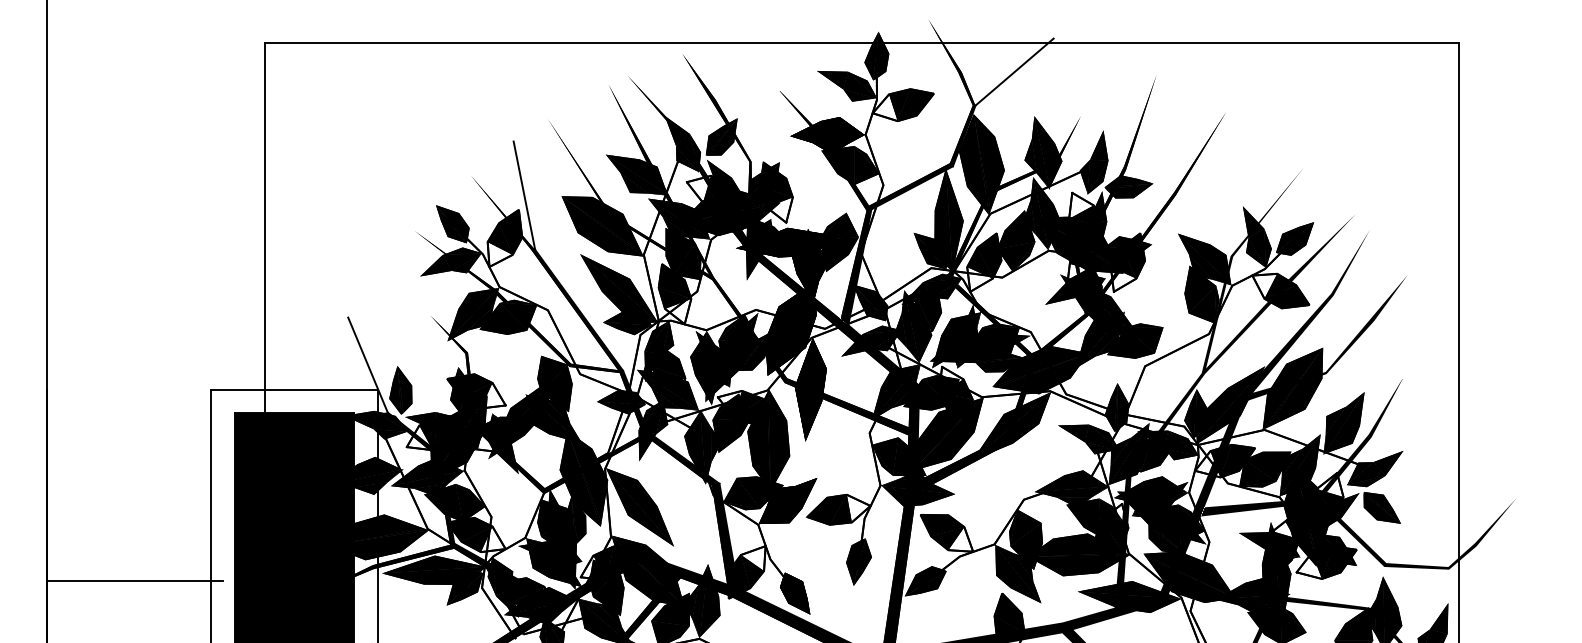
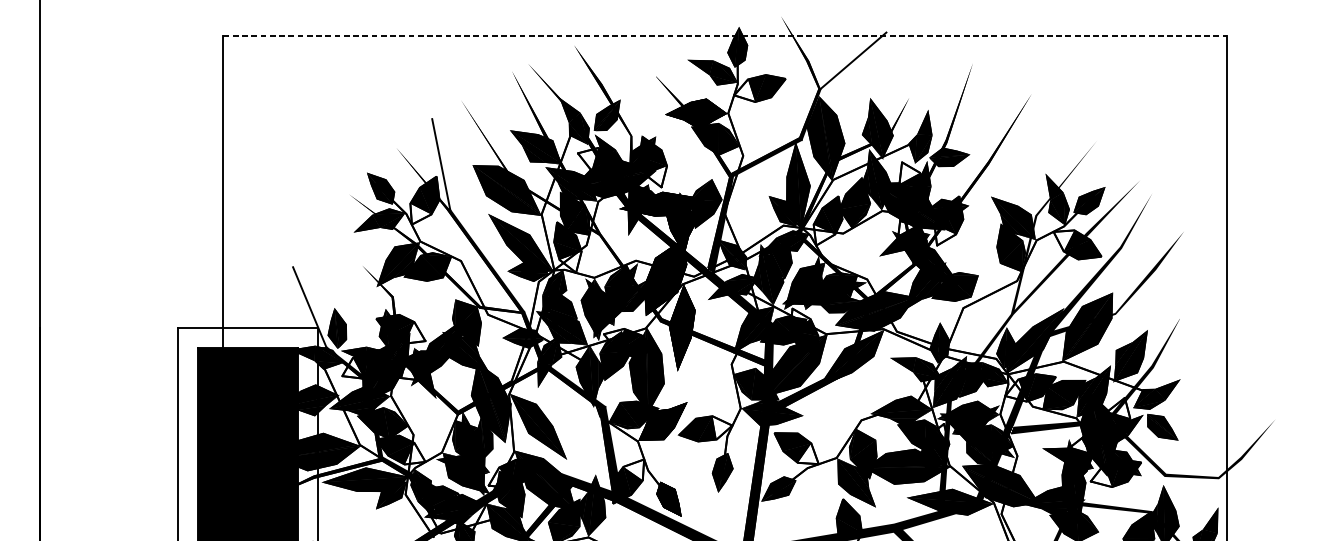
line: (862, 42) -> (725, 35), solid -> dashed
line: (135, 580) -> (114, 488), removed

